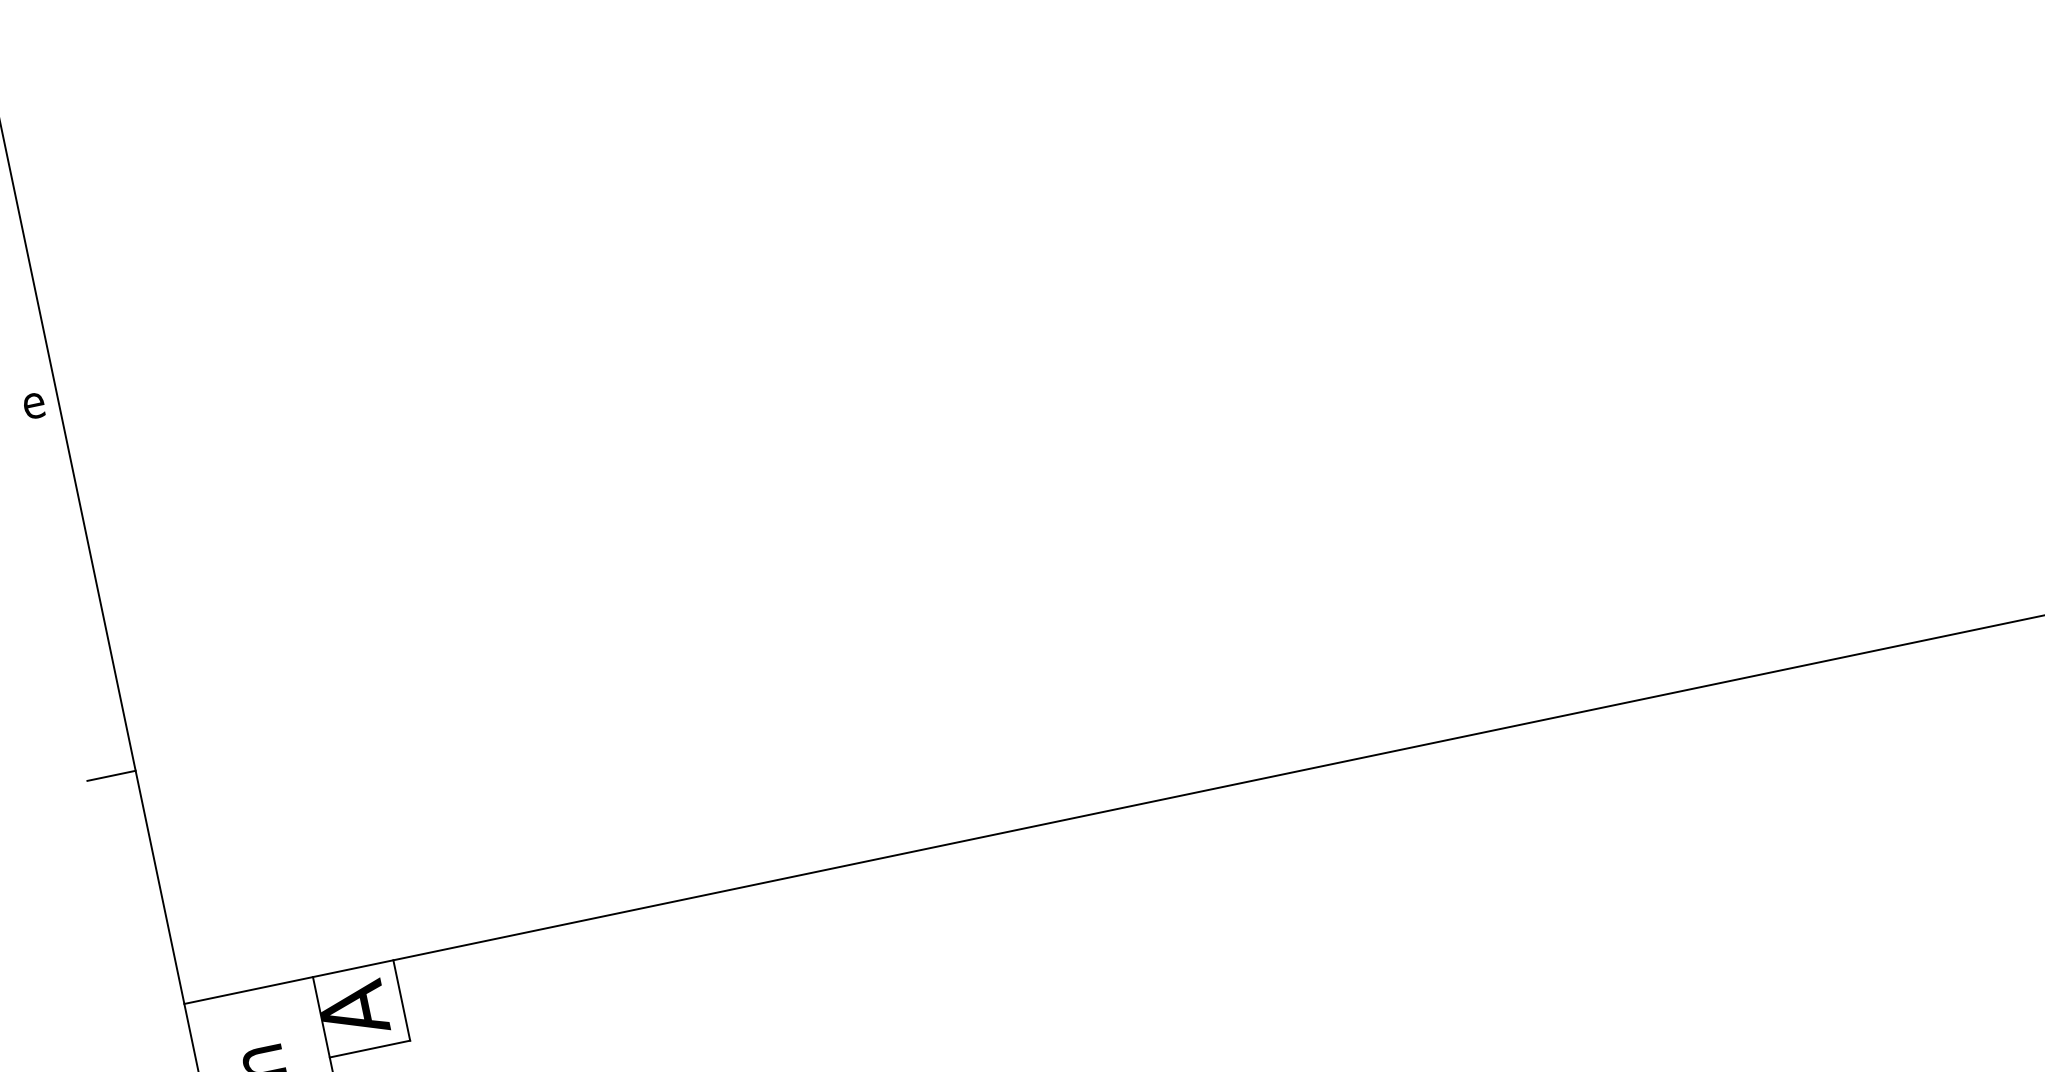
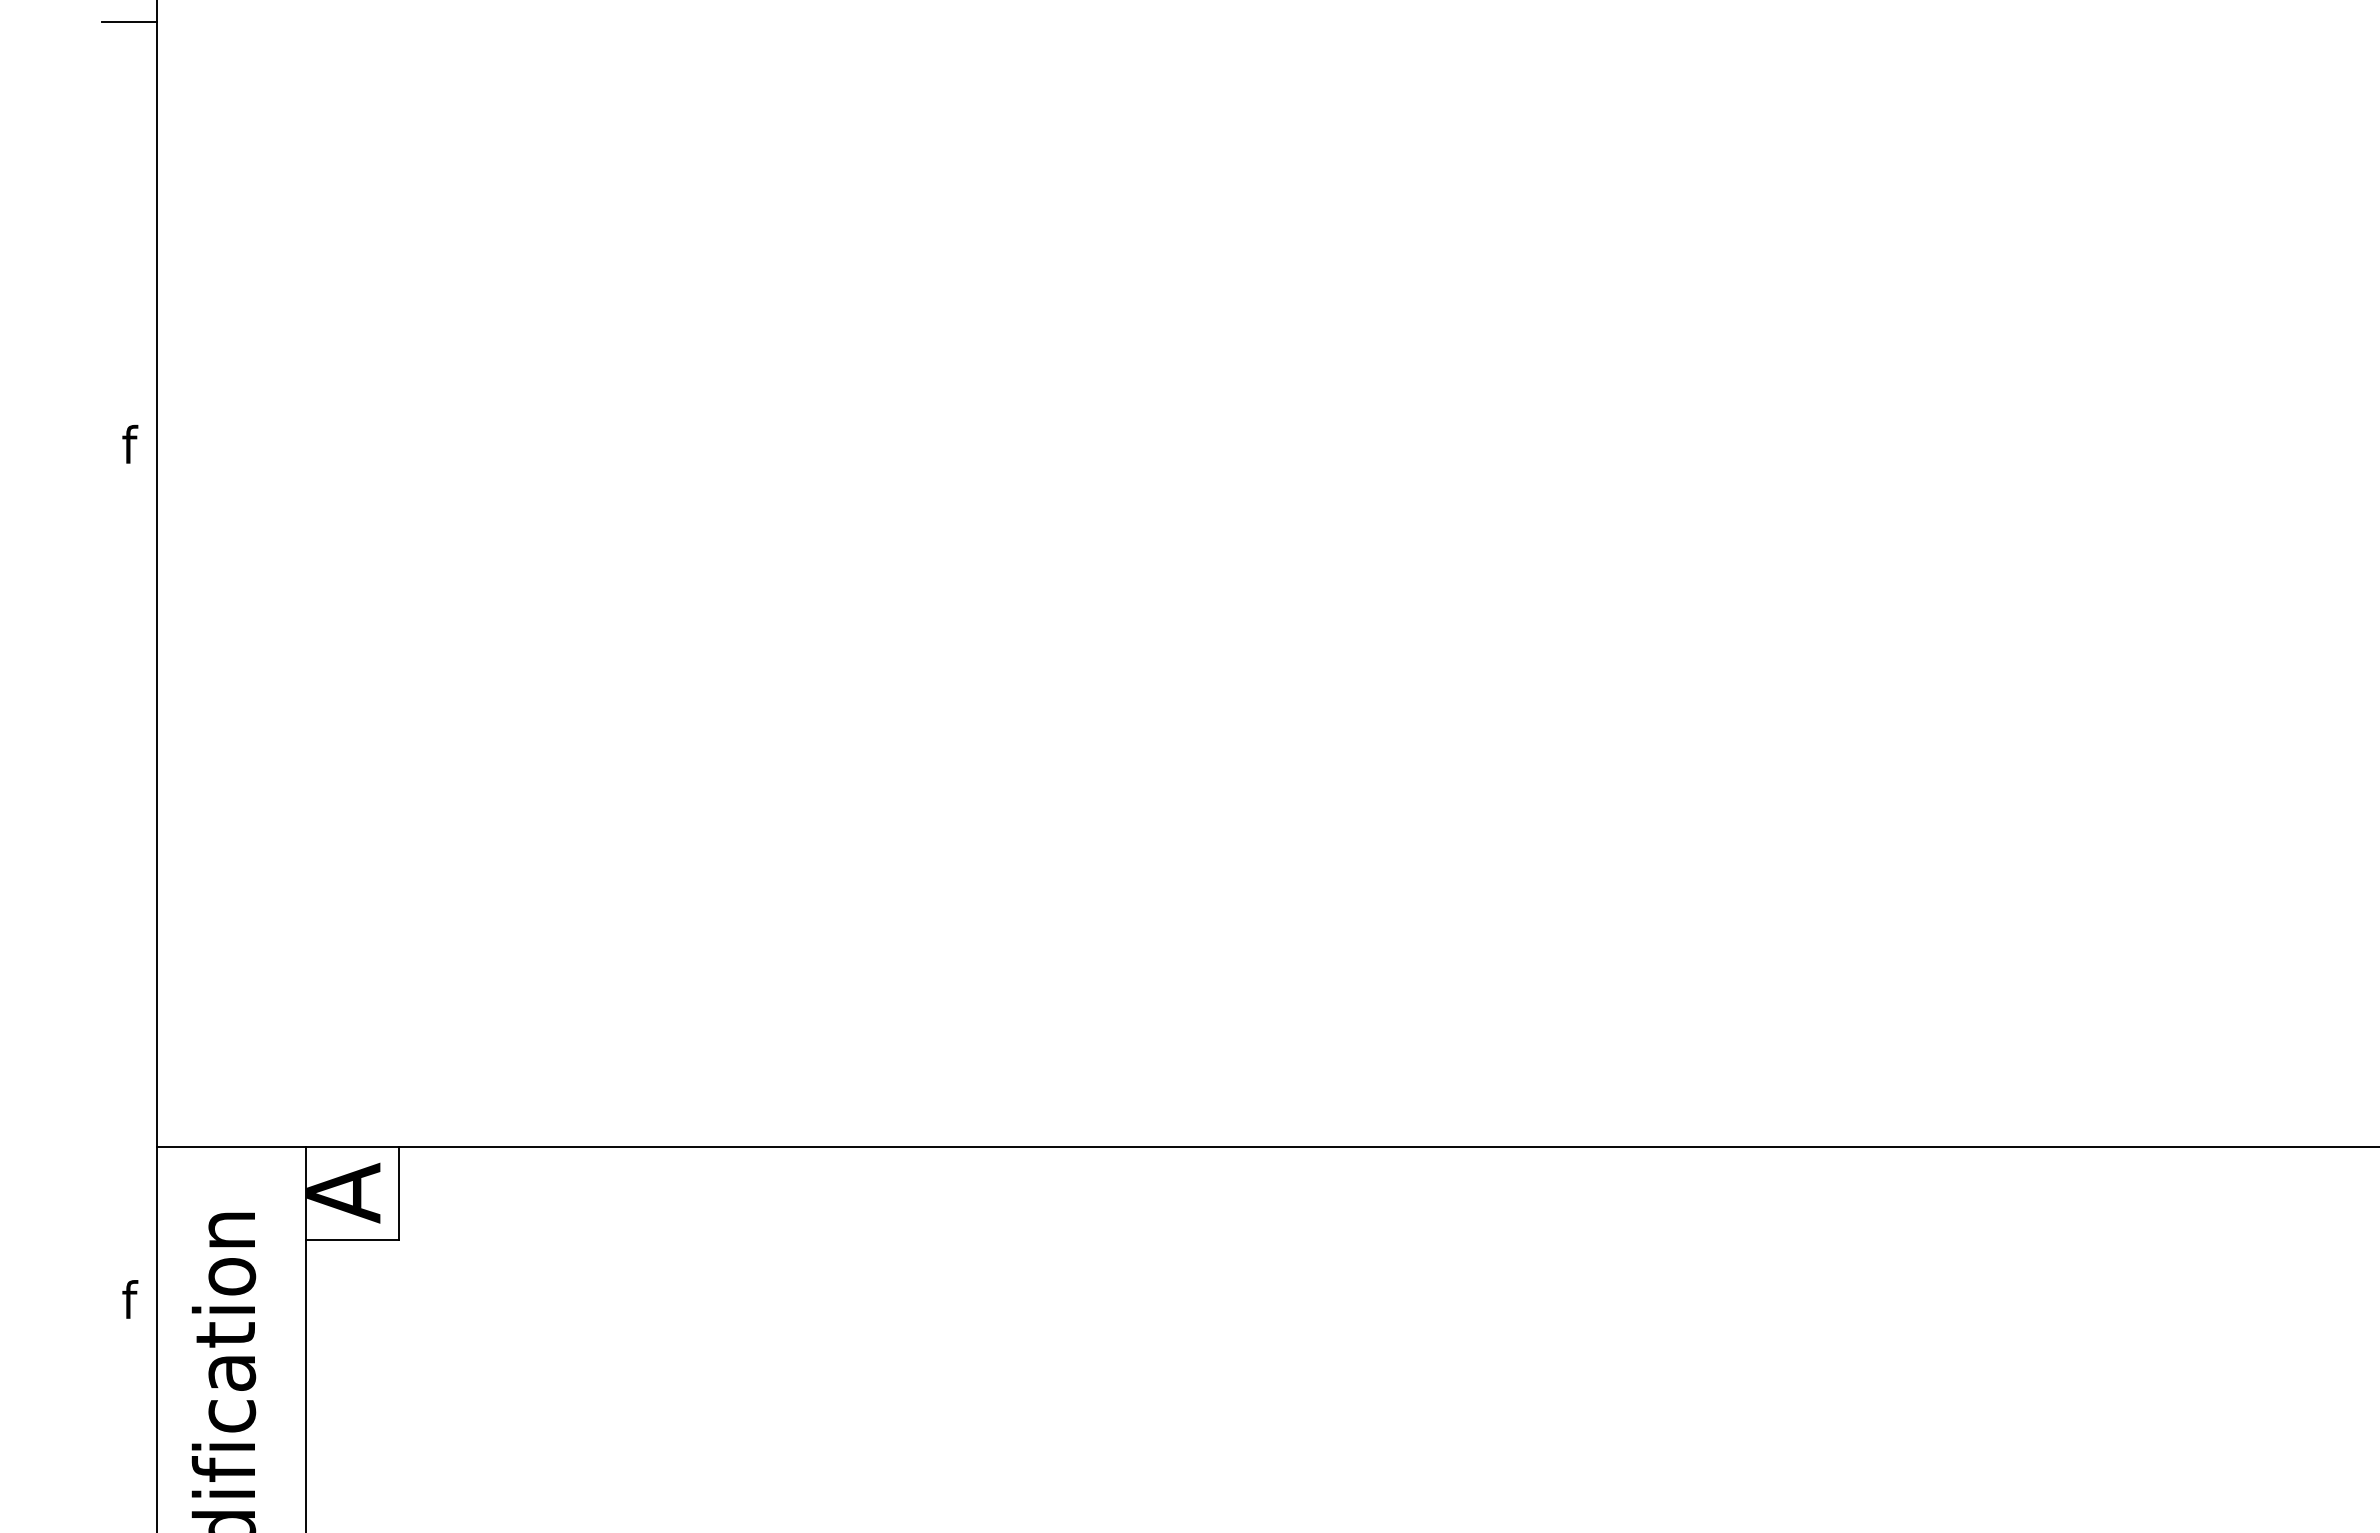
text: (32, 401) -> (128, 444), e -> f
line: (111, 776) -> (129, 877), removed

